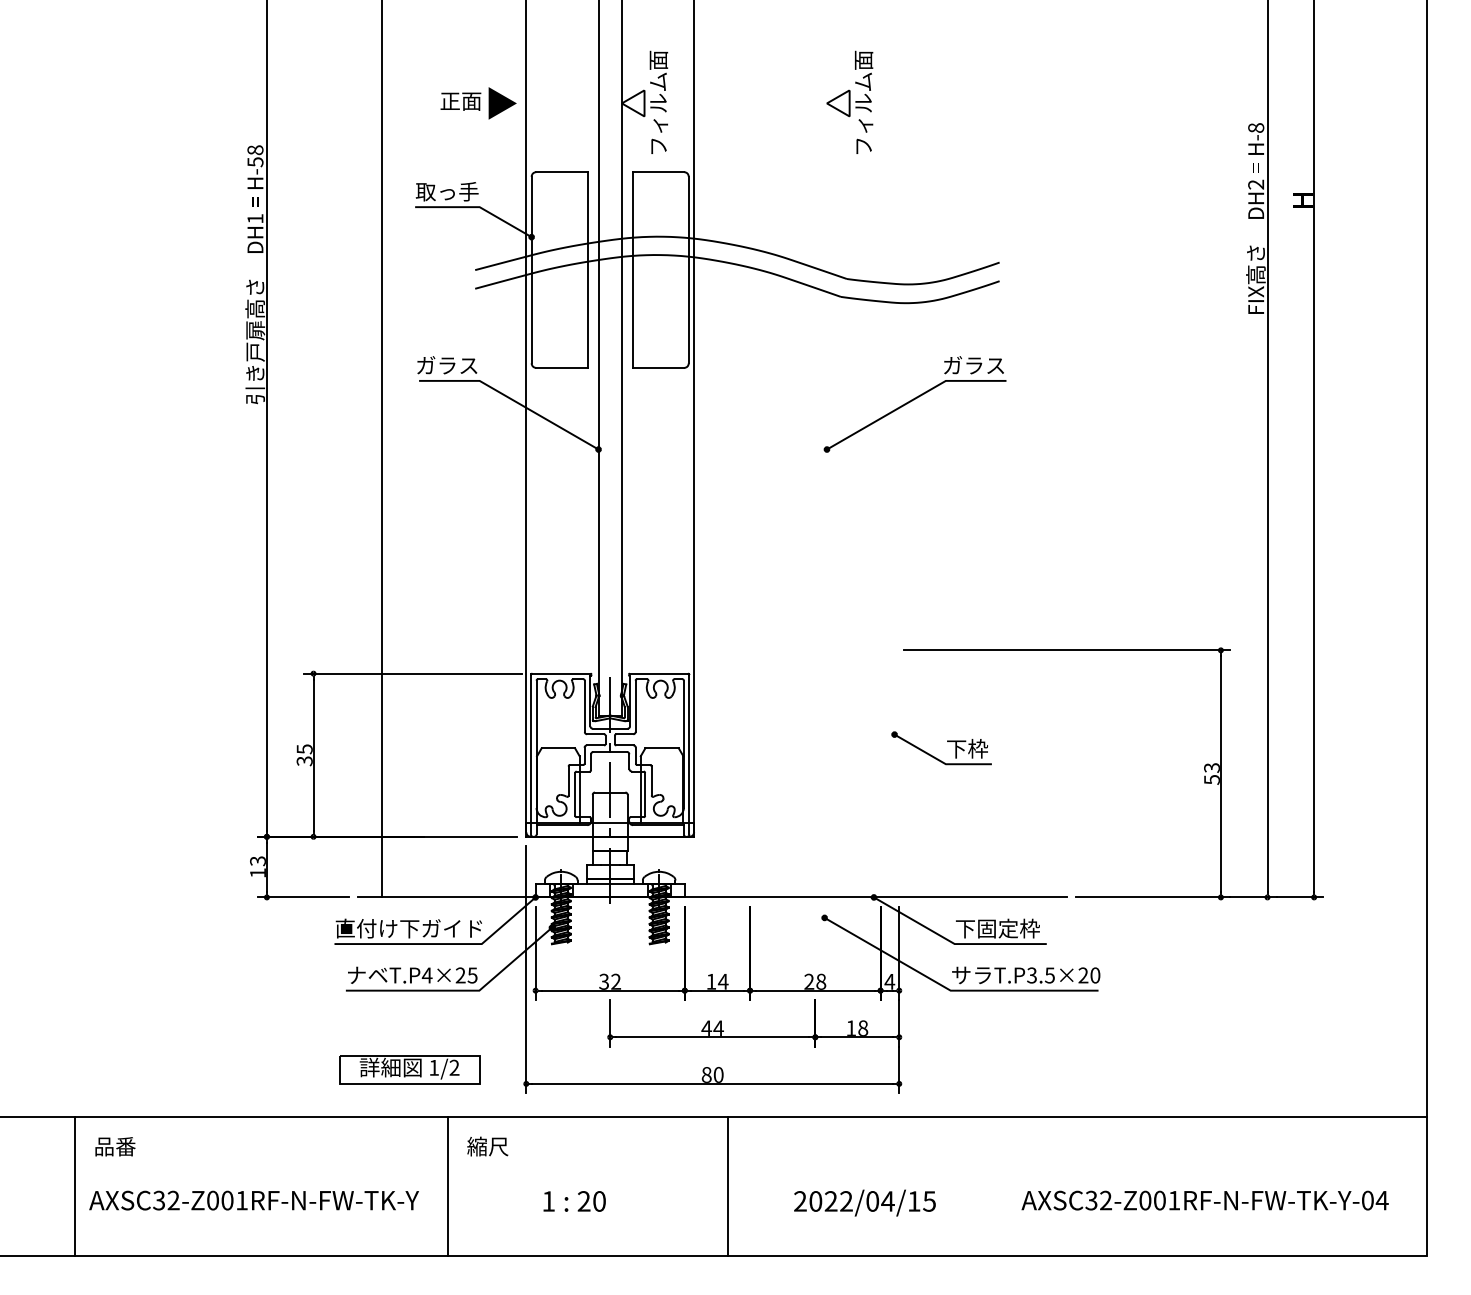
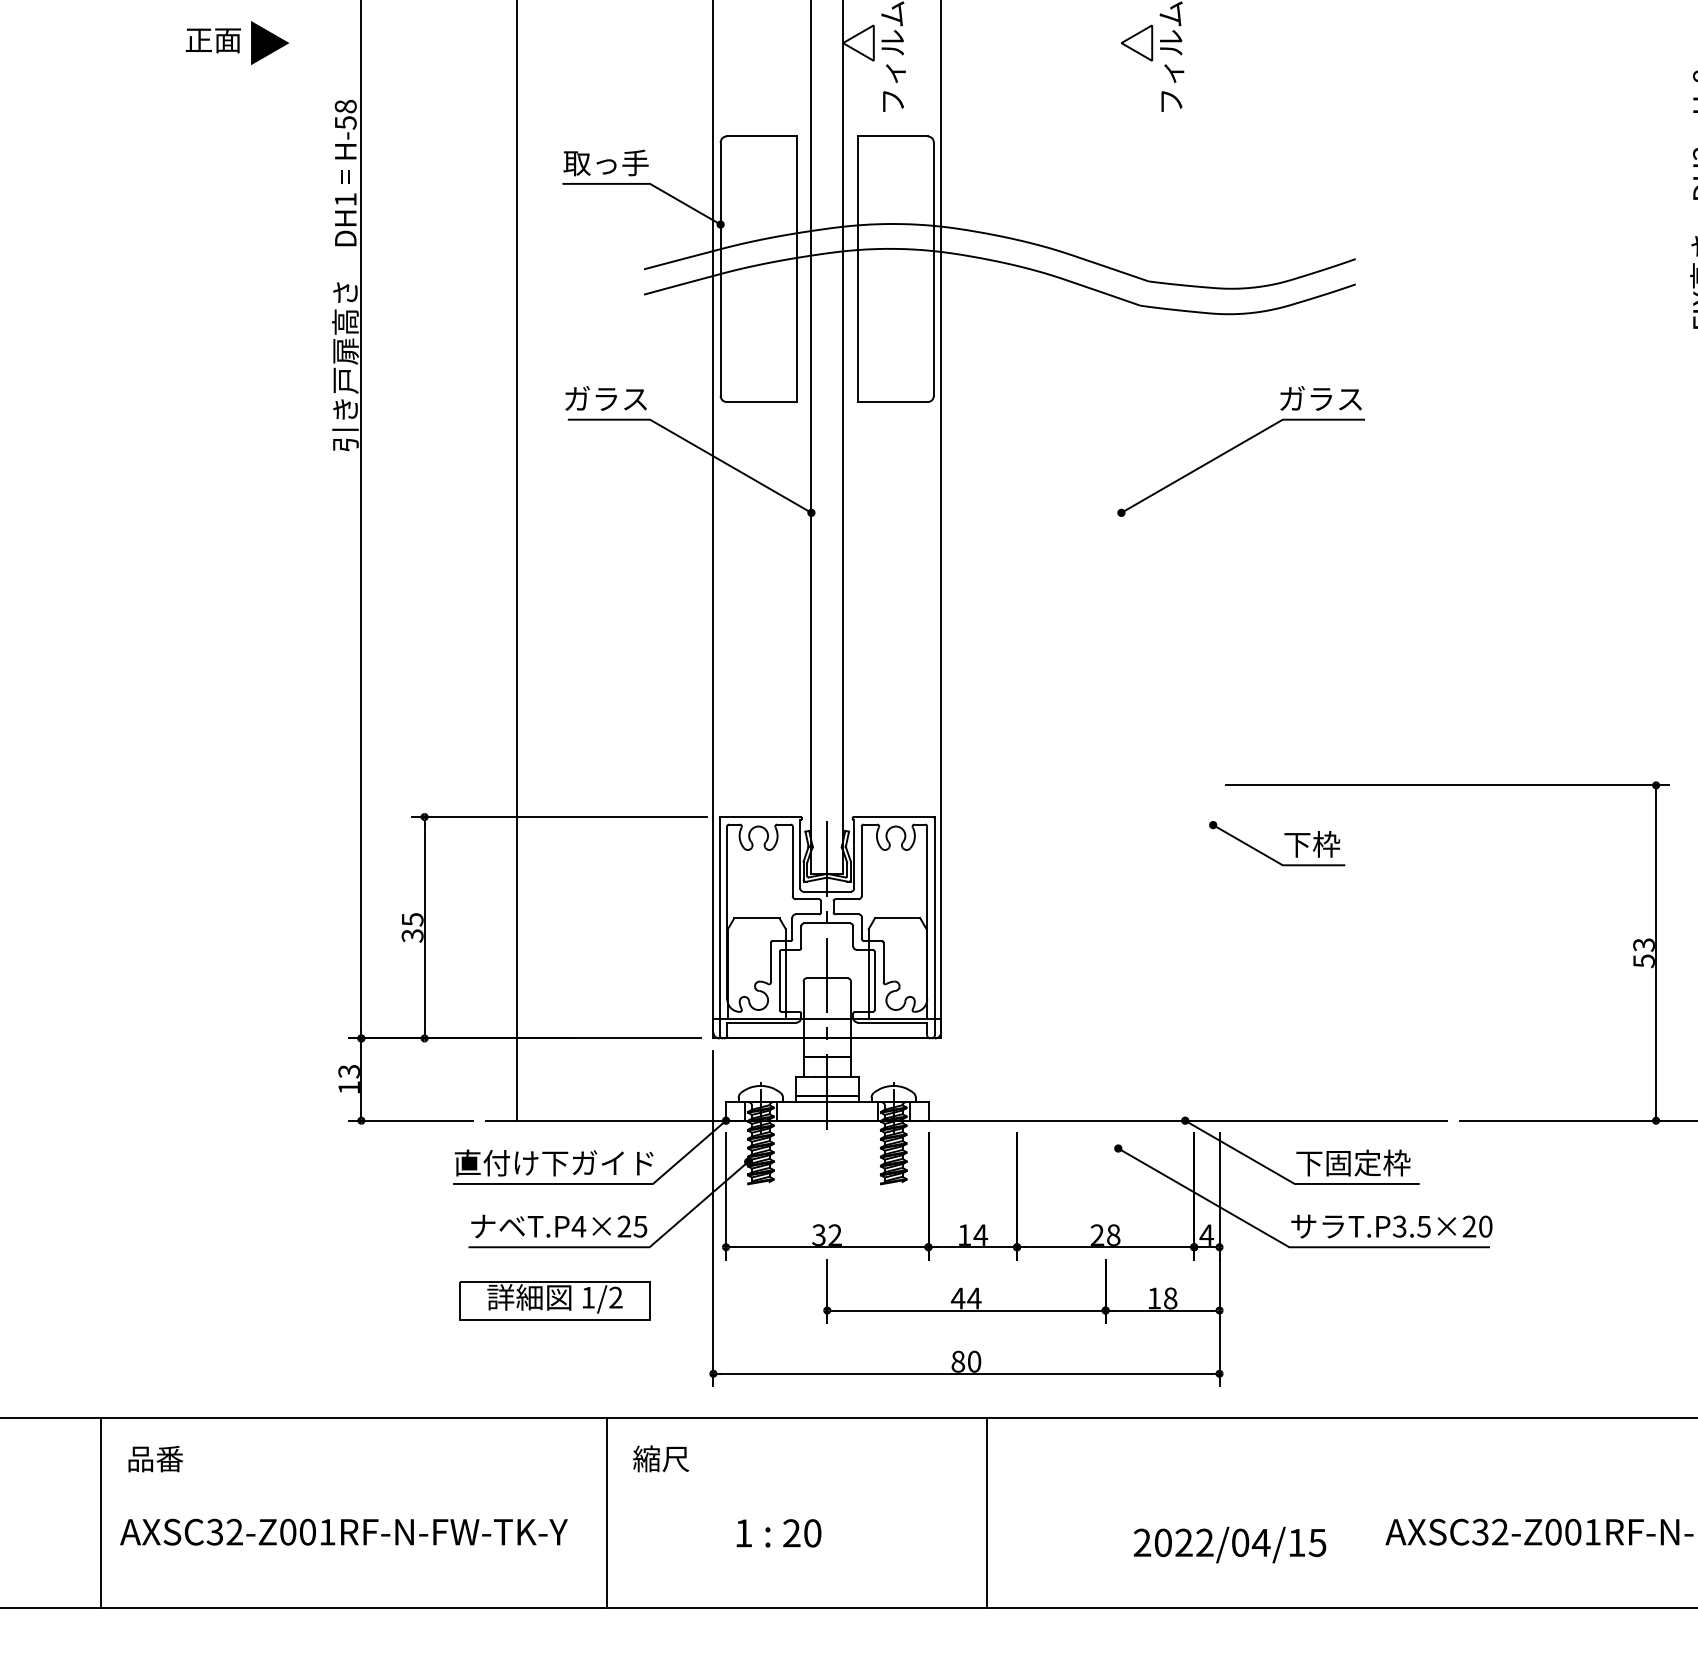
text: (478, 103) -> (237, 43), moved
part: (947, 741) -> (1285, 834), moved
part: (409, 1069) -> (554, 1299), moved
text: (864, 1202) -> (1229, 1544), moved

